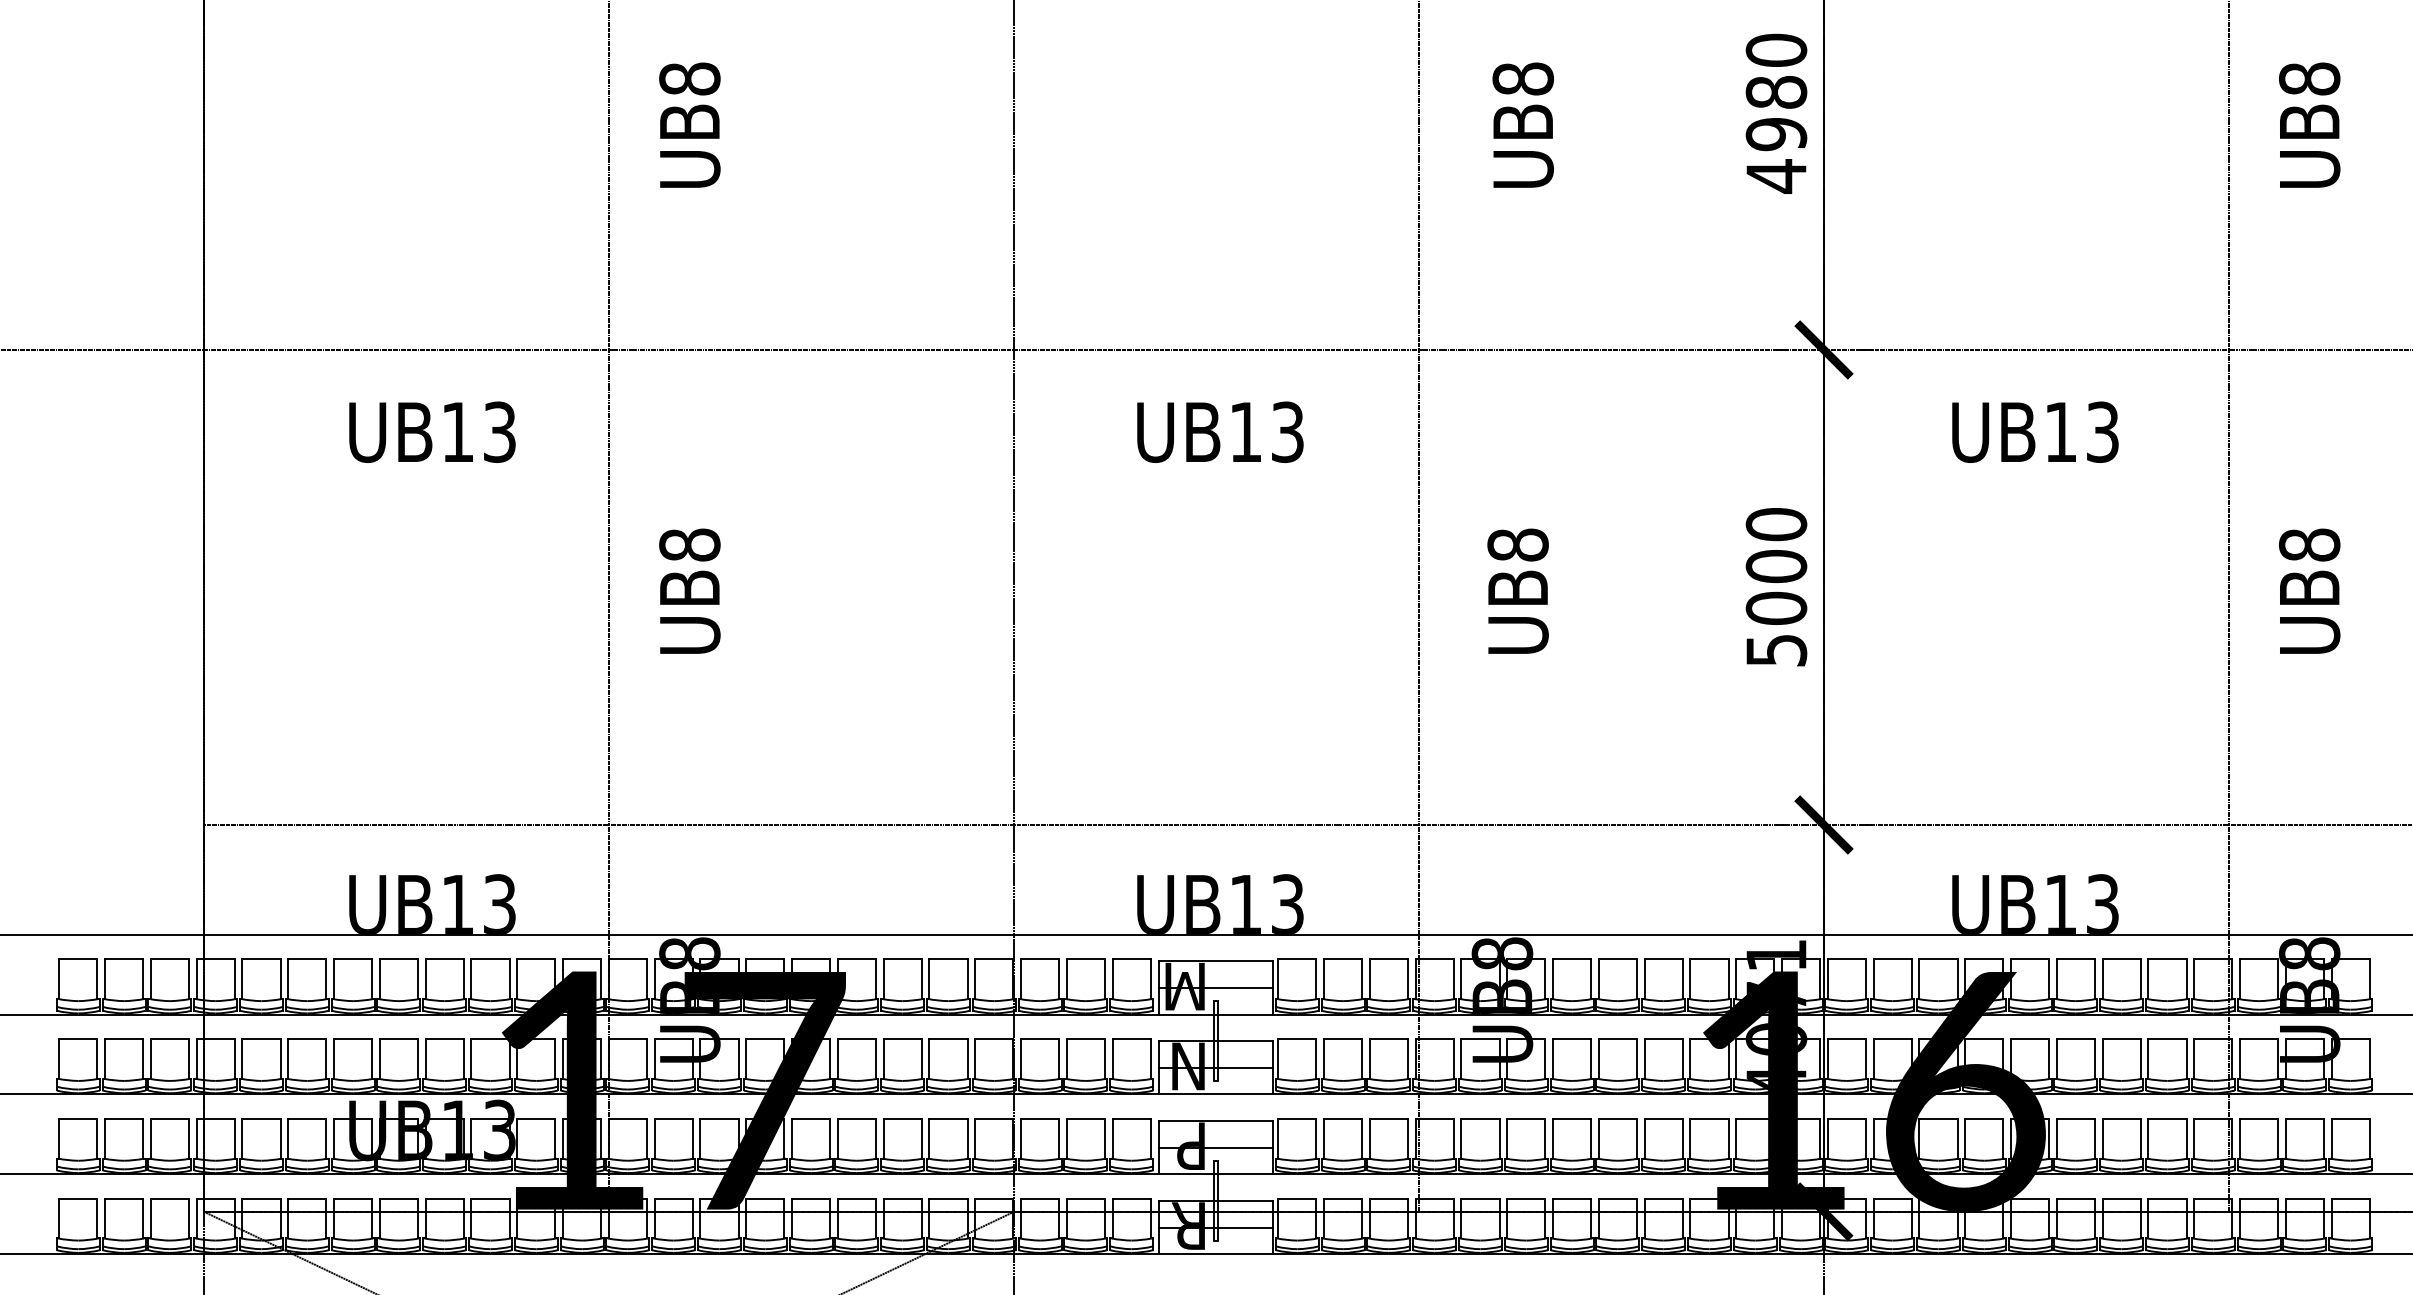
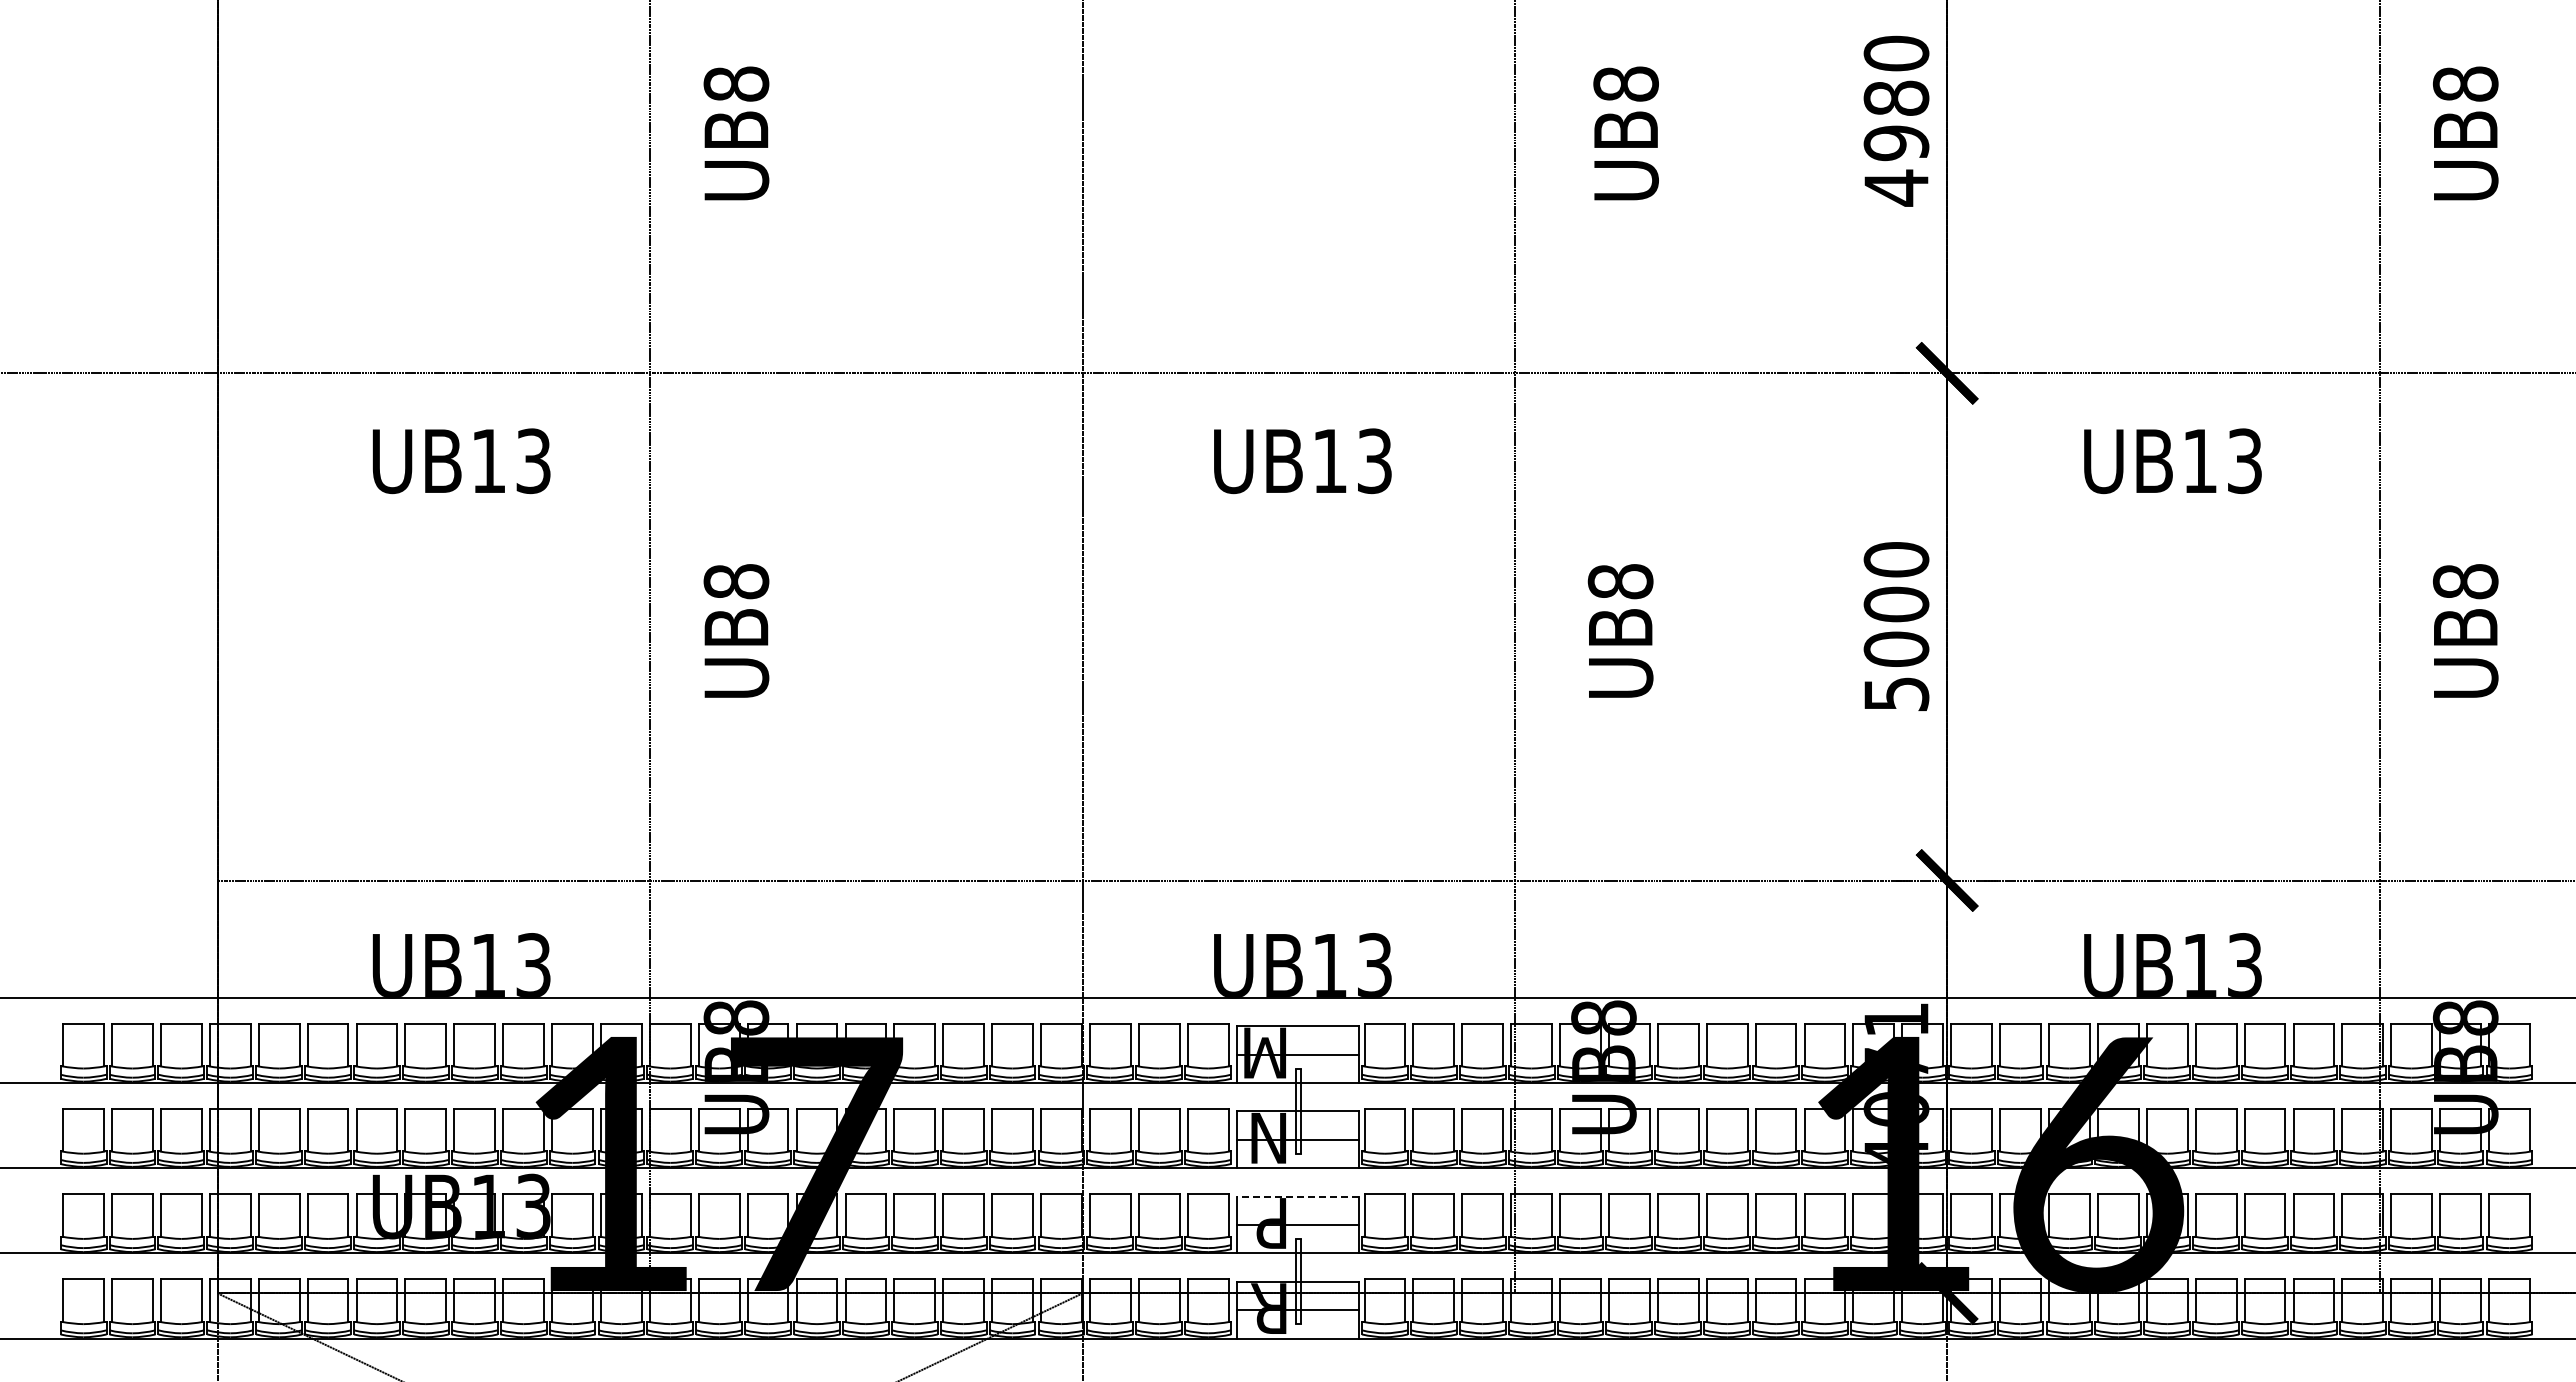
line: (1216, 1121) -> (1298, 1196), solid -> dashed

